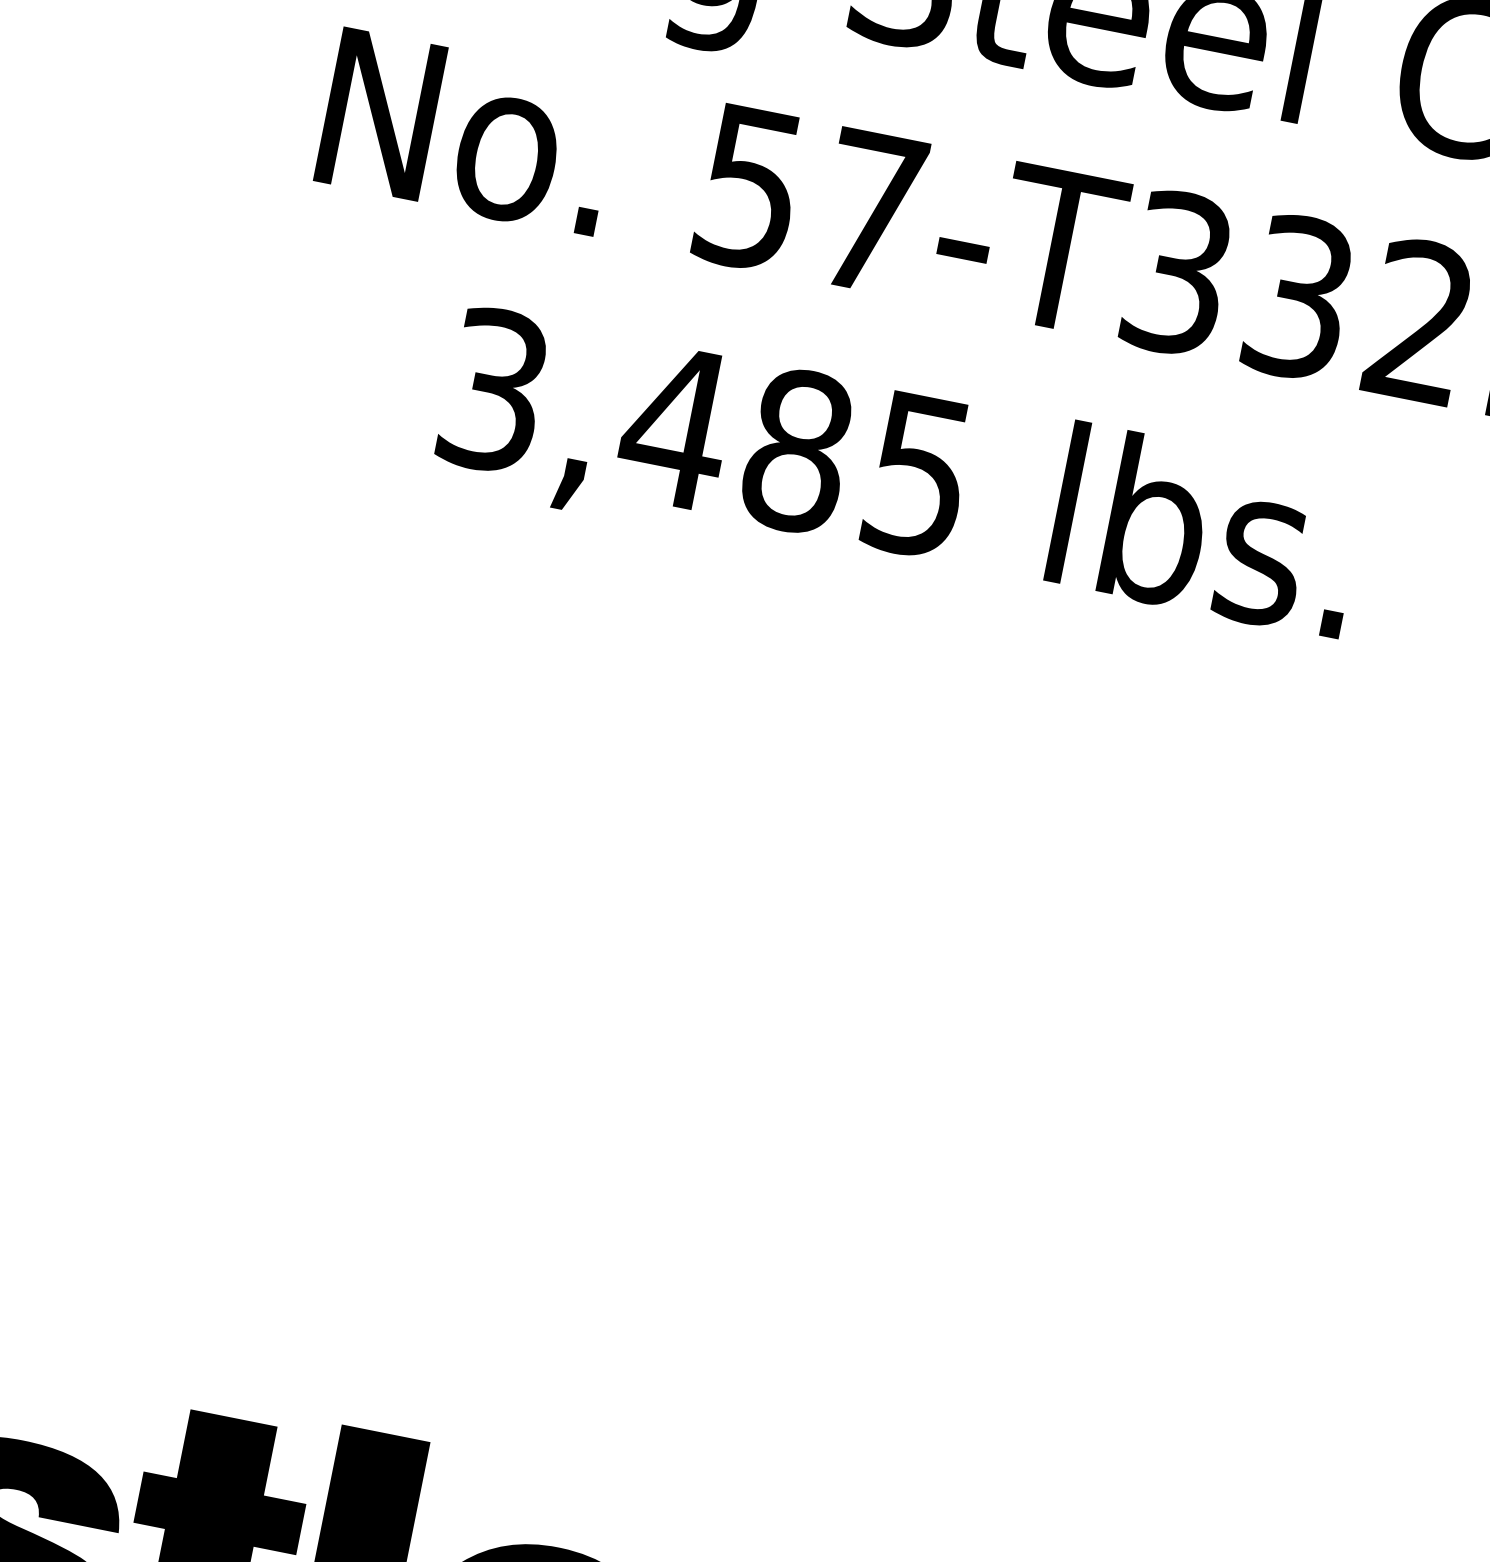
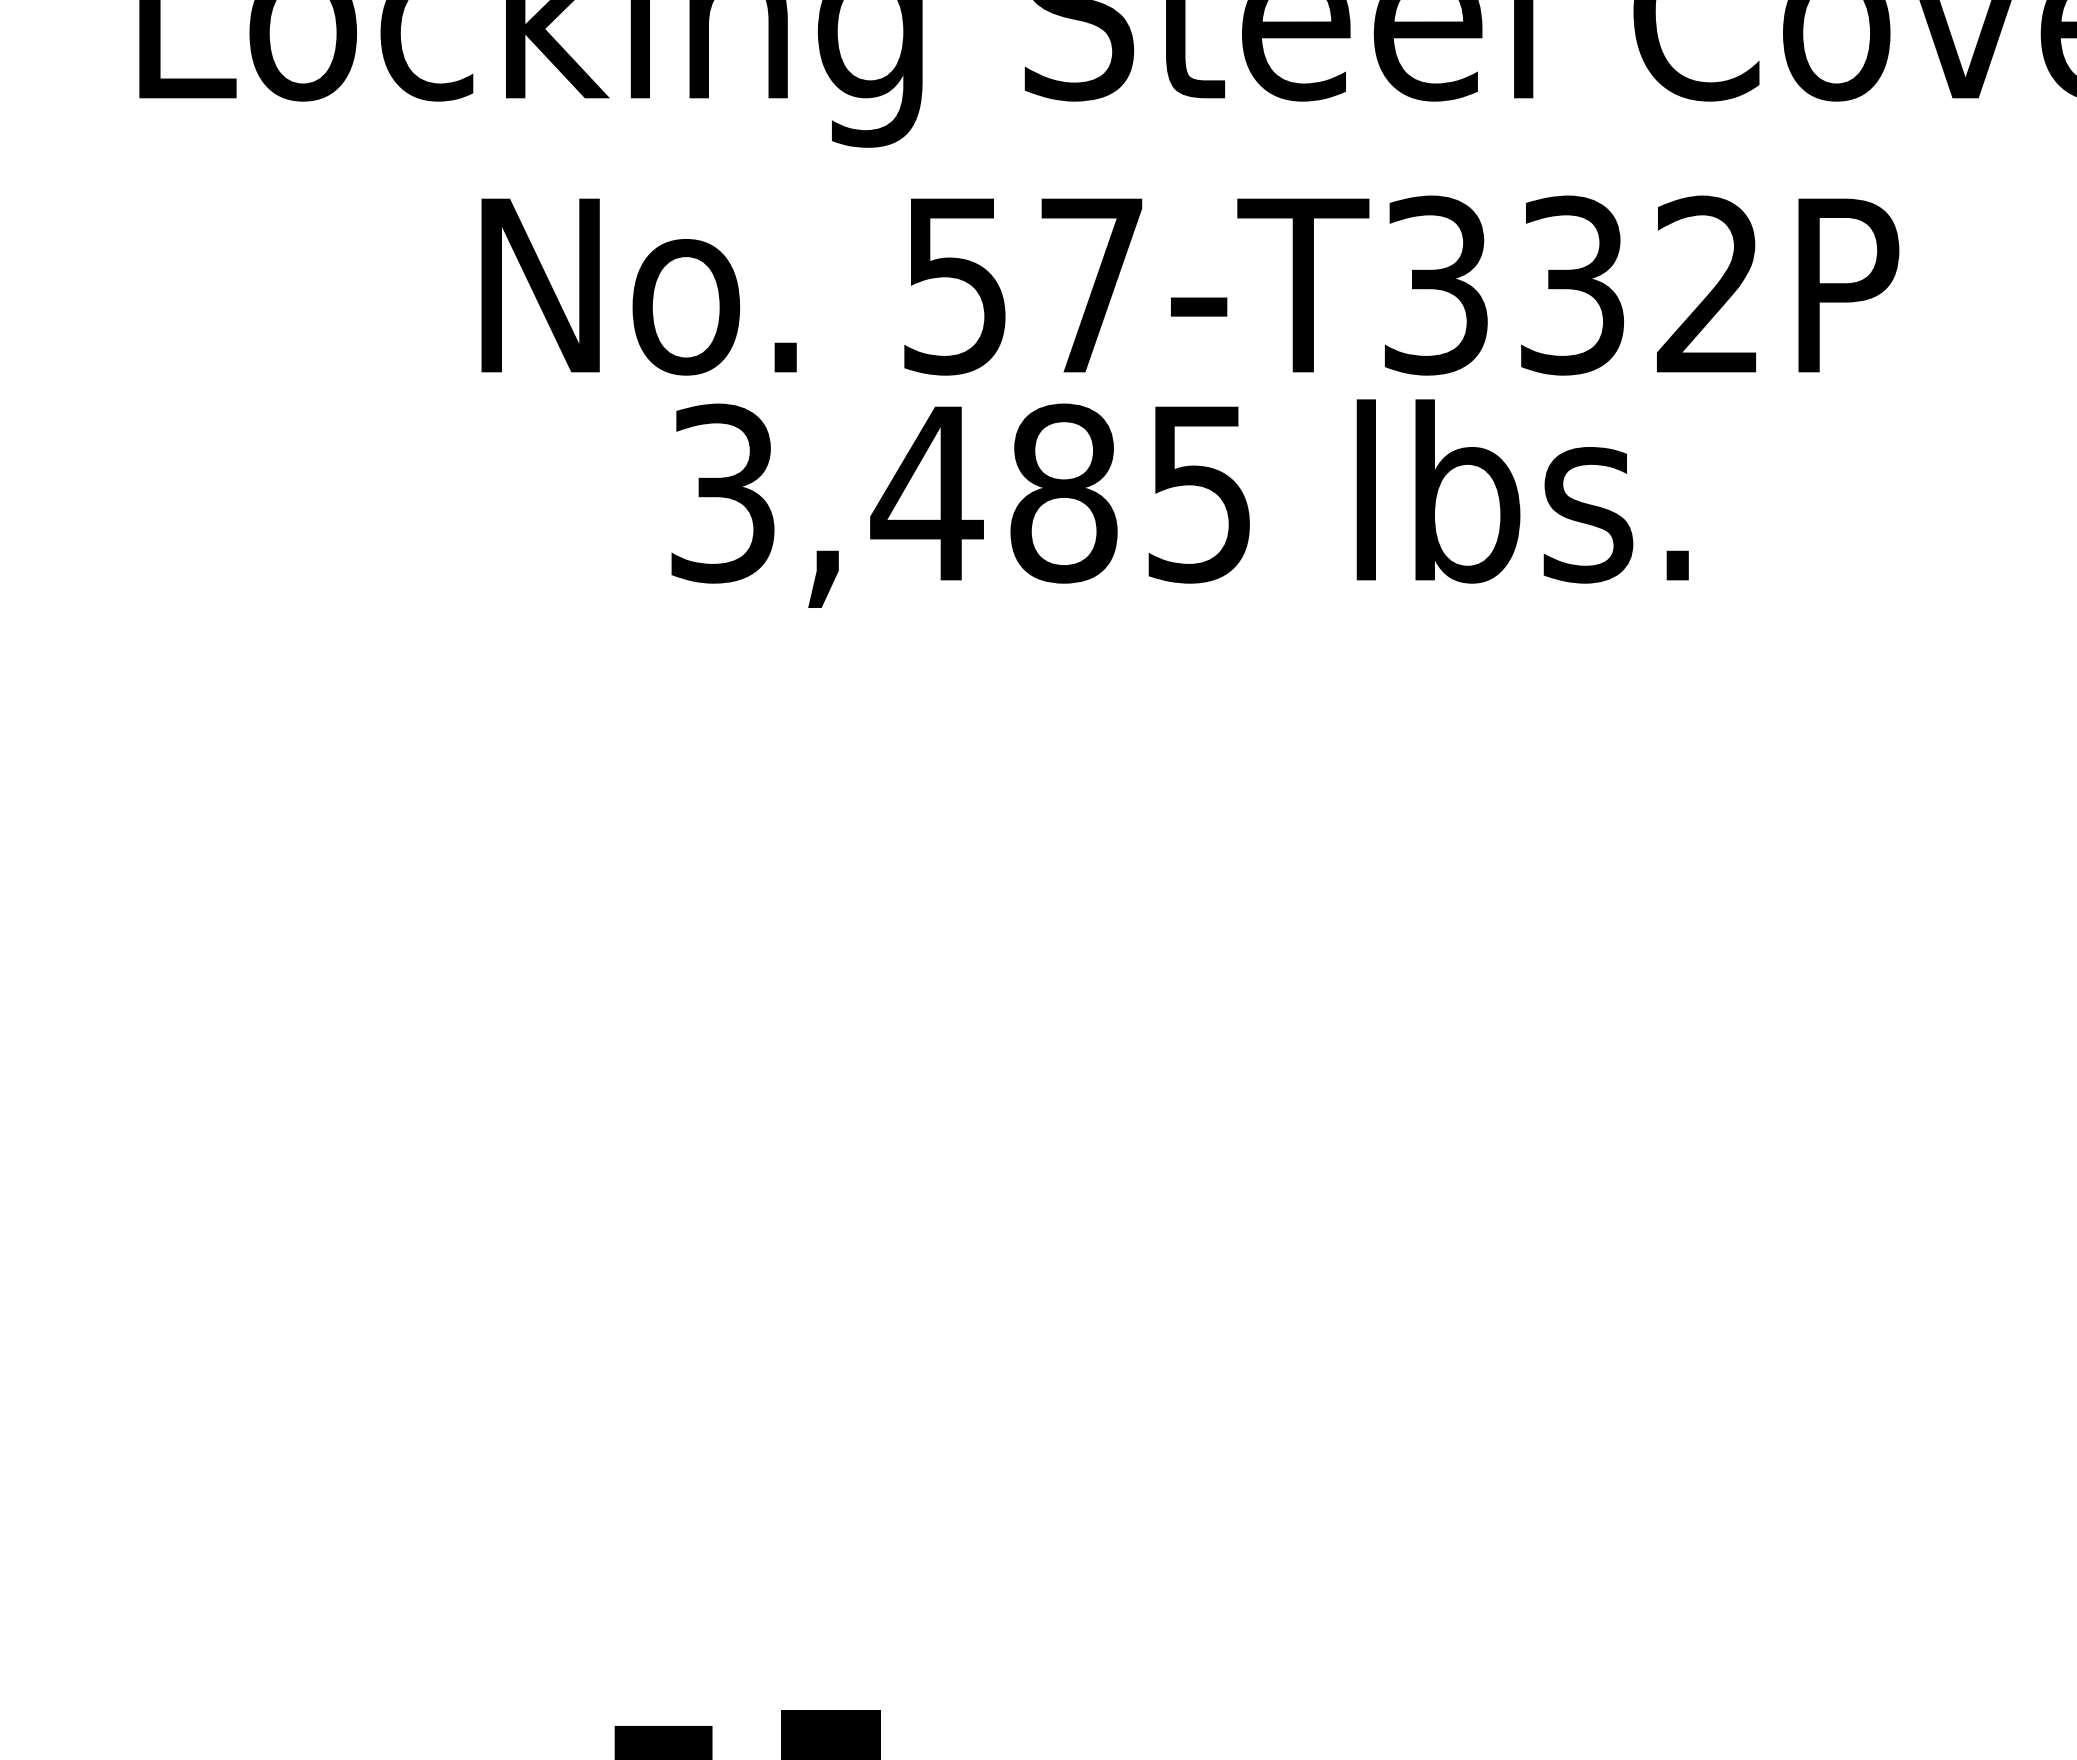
text: (898, 480) -> (1179, 503), moved

